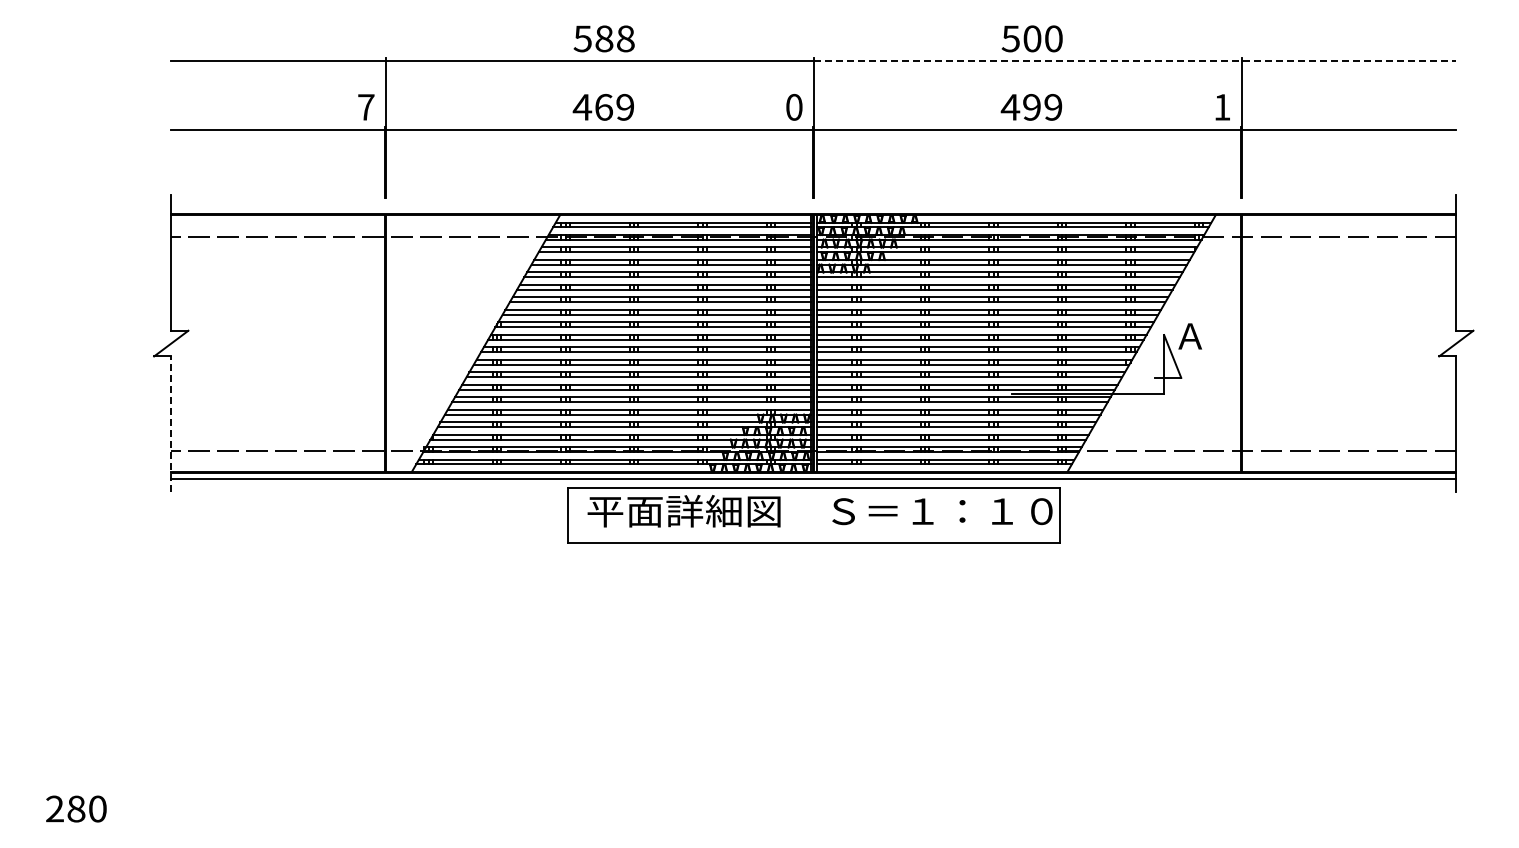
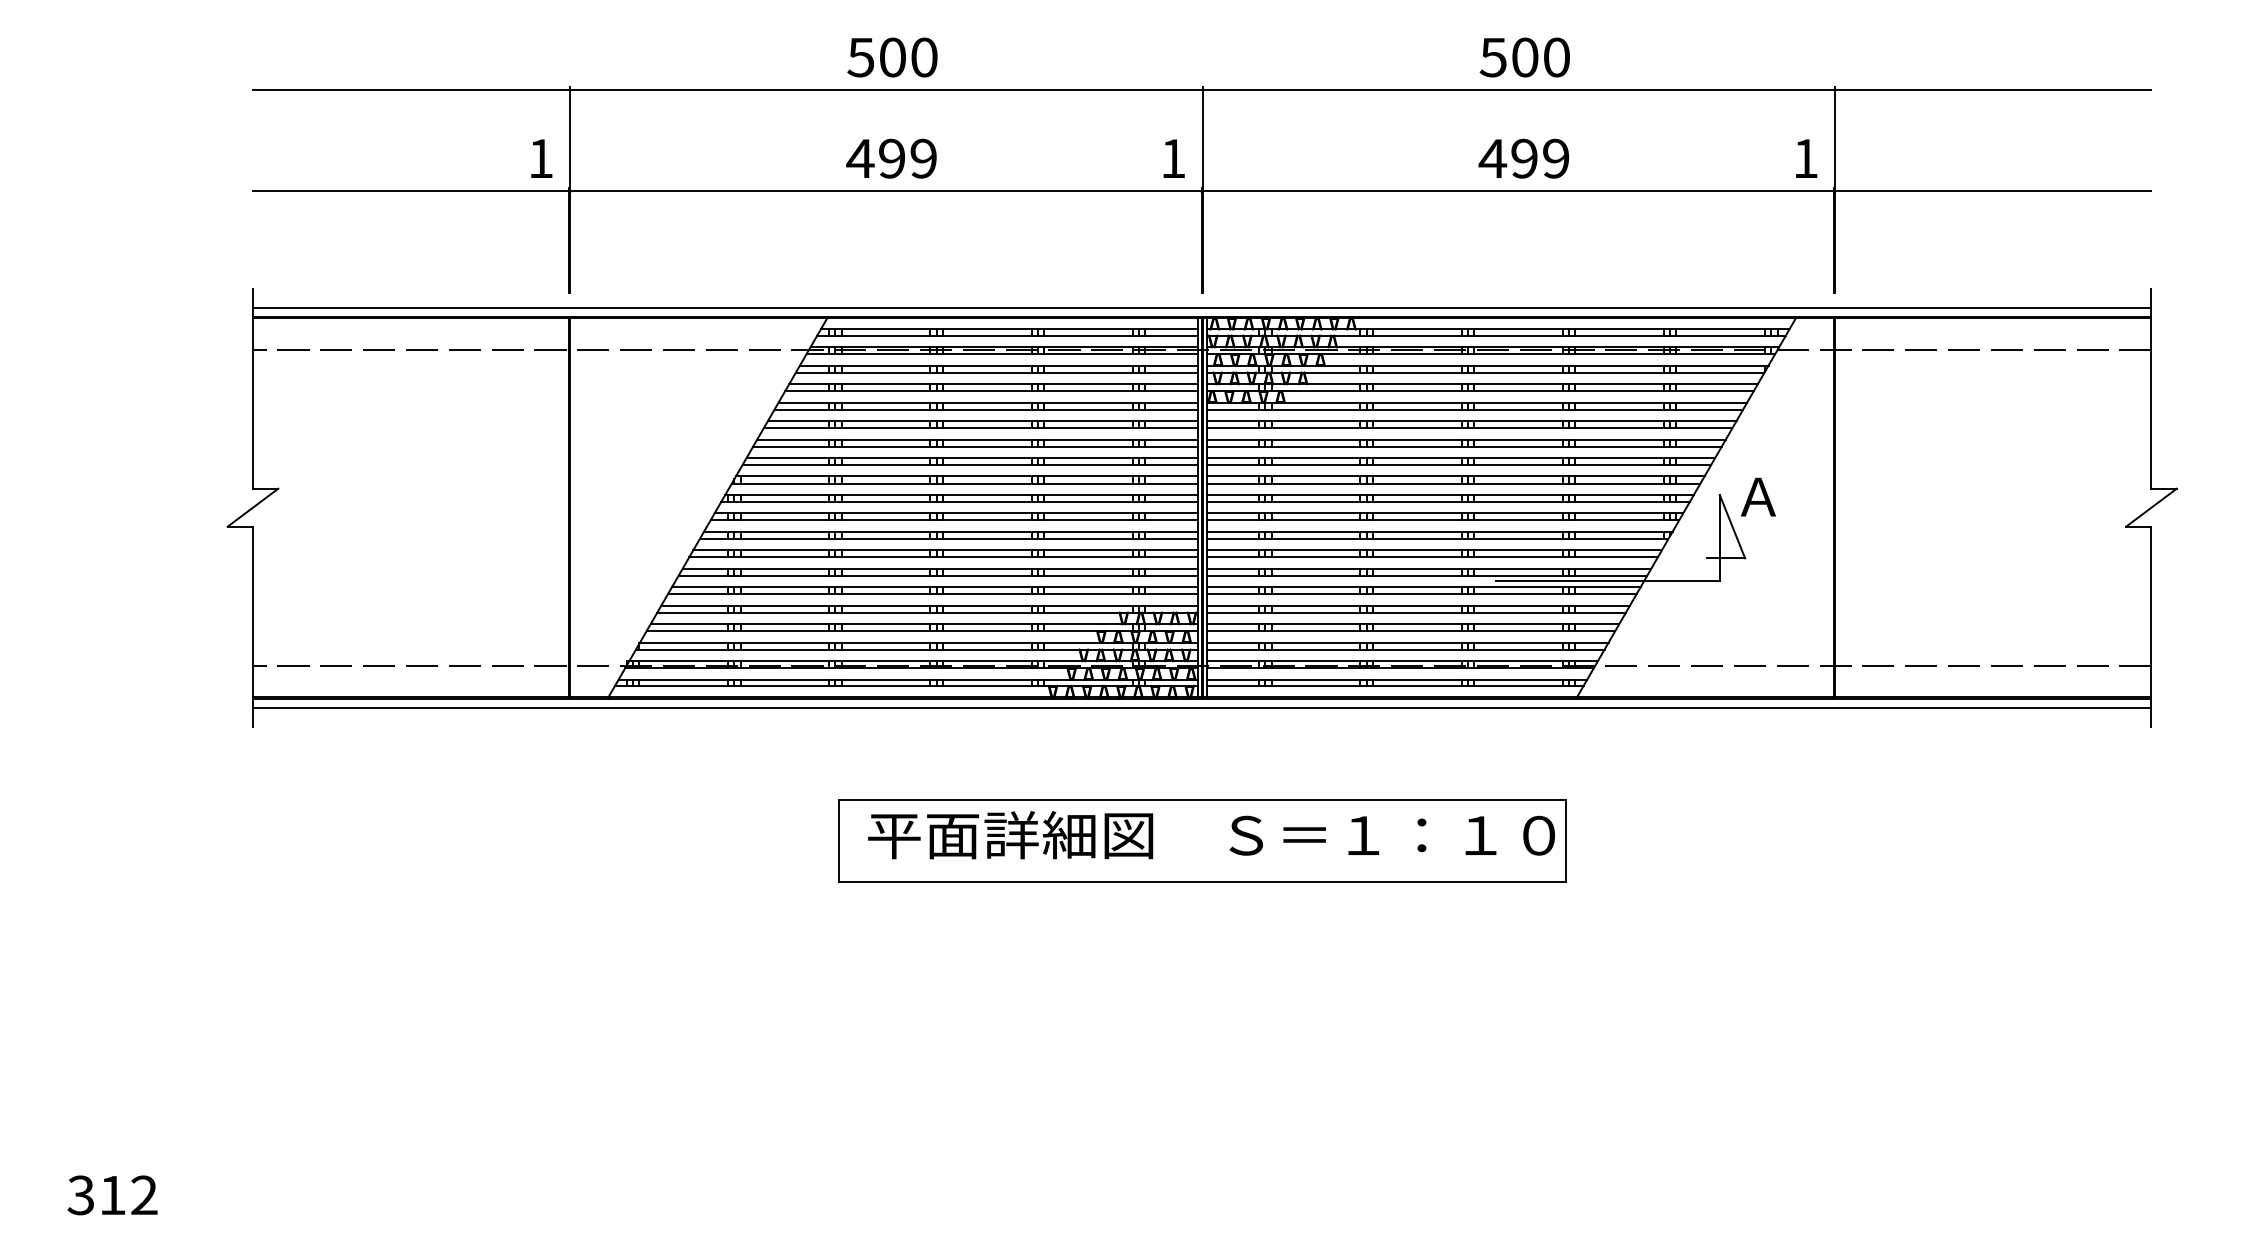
text: (614, 38) -> (907, 56), 588 -> 500
line: (1135, 61) -> (1677, 90), dashed -> solid
text: (603, 106) -> (891, 157), 469 -> 499
text: (794, 106) -> (1173, 157), 0 -> 1
text: (366, 107) -> (541, 158), 7 -> 1
line: (813, 208) -> (1201, 308), added
line: (171, 424) -> (253, 627), dashed -> solid
part: (813, 515) -> (1201, 841), moved
text: (75, 808) -> (111, 1194), 280 -> 312

